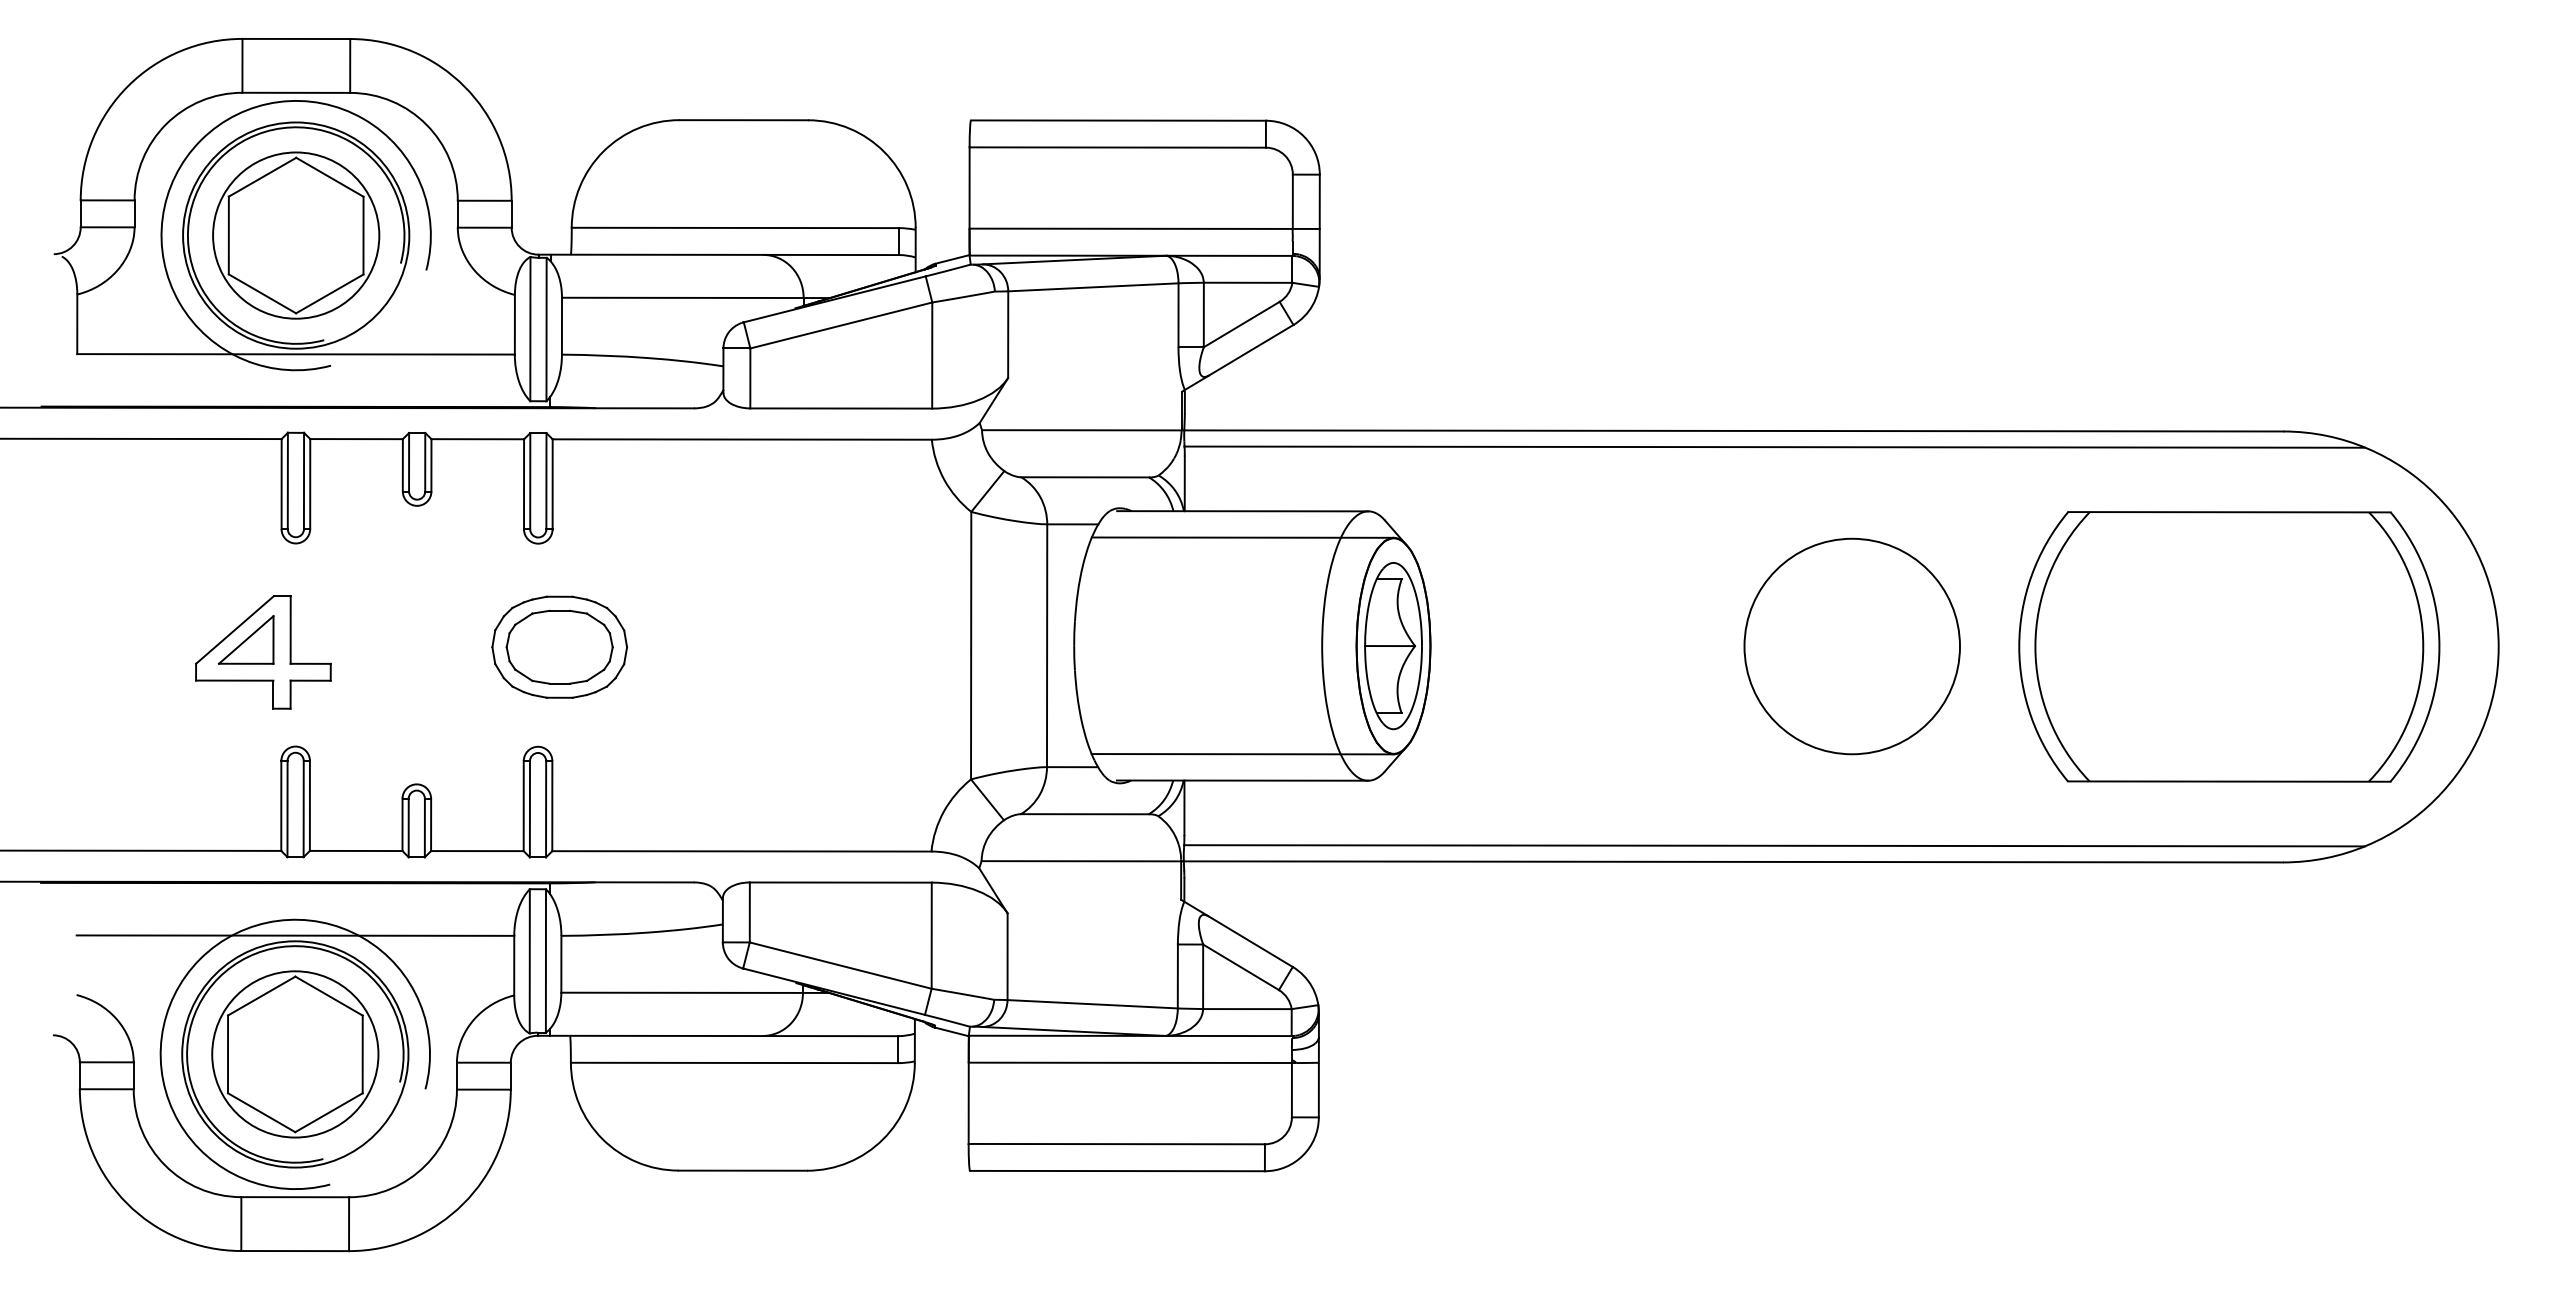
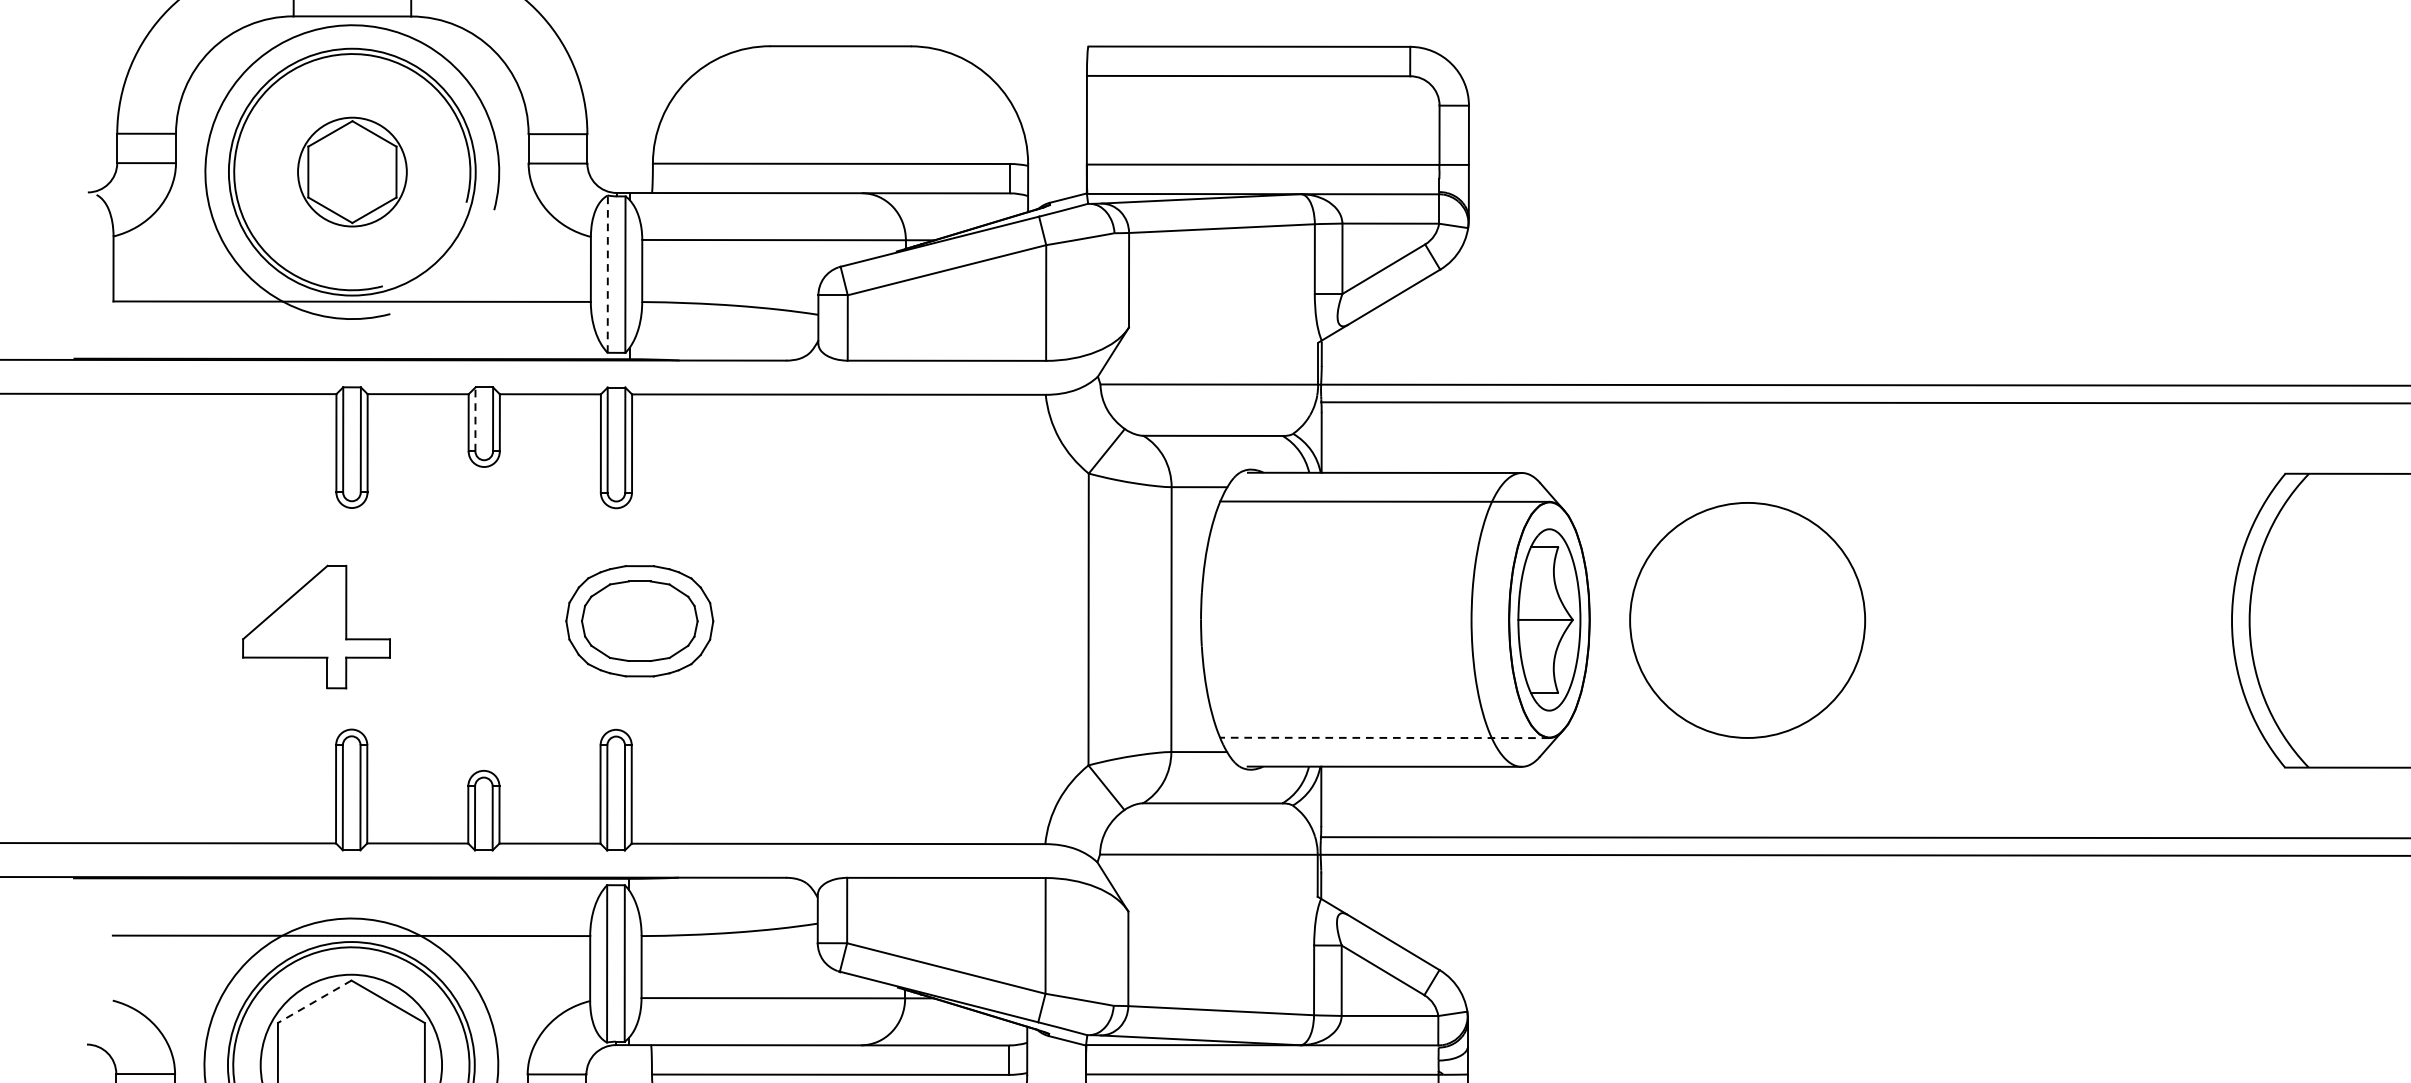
part: (296, 235) -> (352, 172), size x0.6
line: (530, 328) -> (607, 273), solid -> dashed
line: (409, 461) -> (475, 418), solid -> dashed
part: (246, 639) -> (298, 612), removed
circle: (1851, 646) -> (1746, 620), moved
line: (1242, 754) -> (1384, 738), solid -> dashed
line: (261, 996) -> (314, 1002), solid -> dashed

